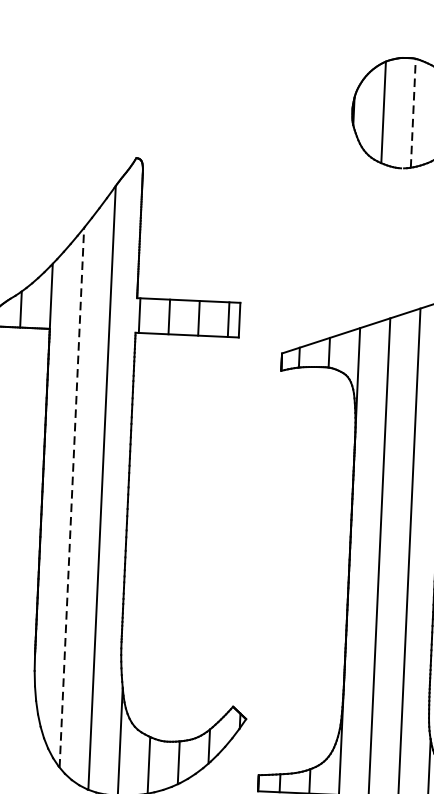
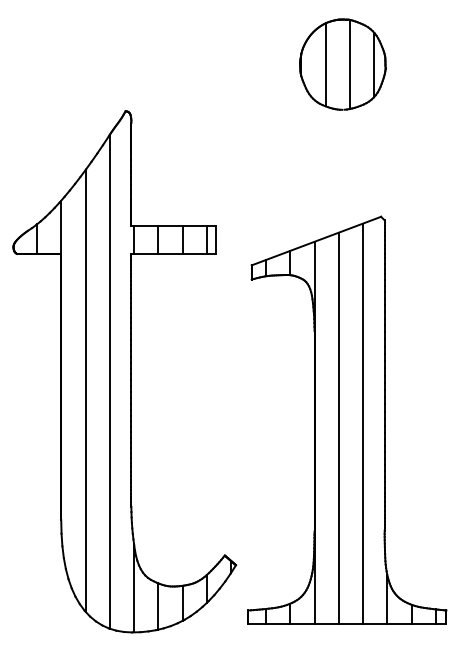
line: (412, 113) -> (349, 64), dashed -> solid
line: (71, 497) -> (85, 390), dashed -> solid

